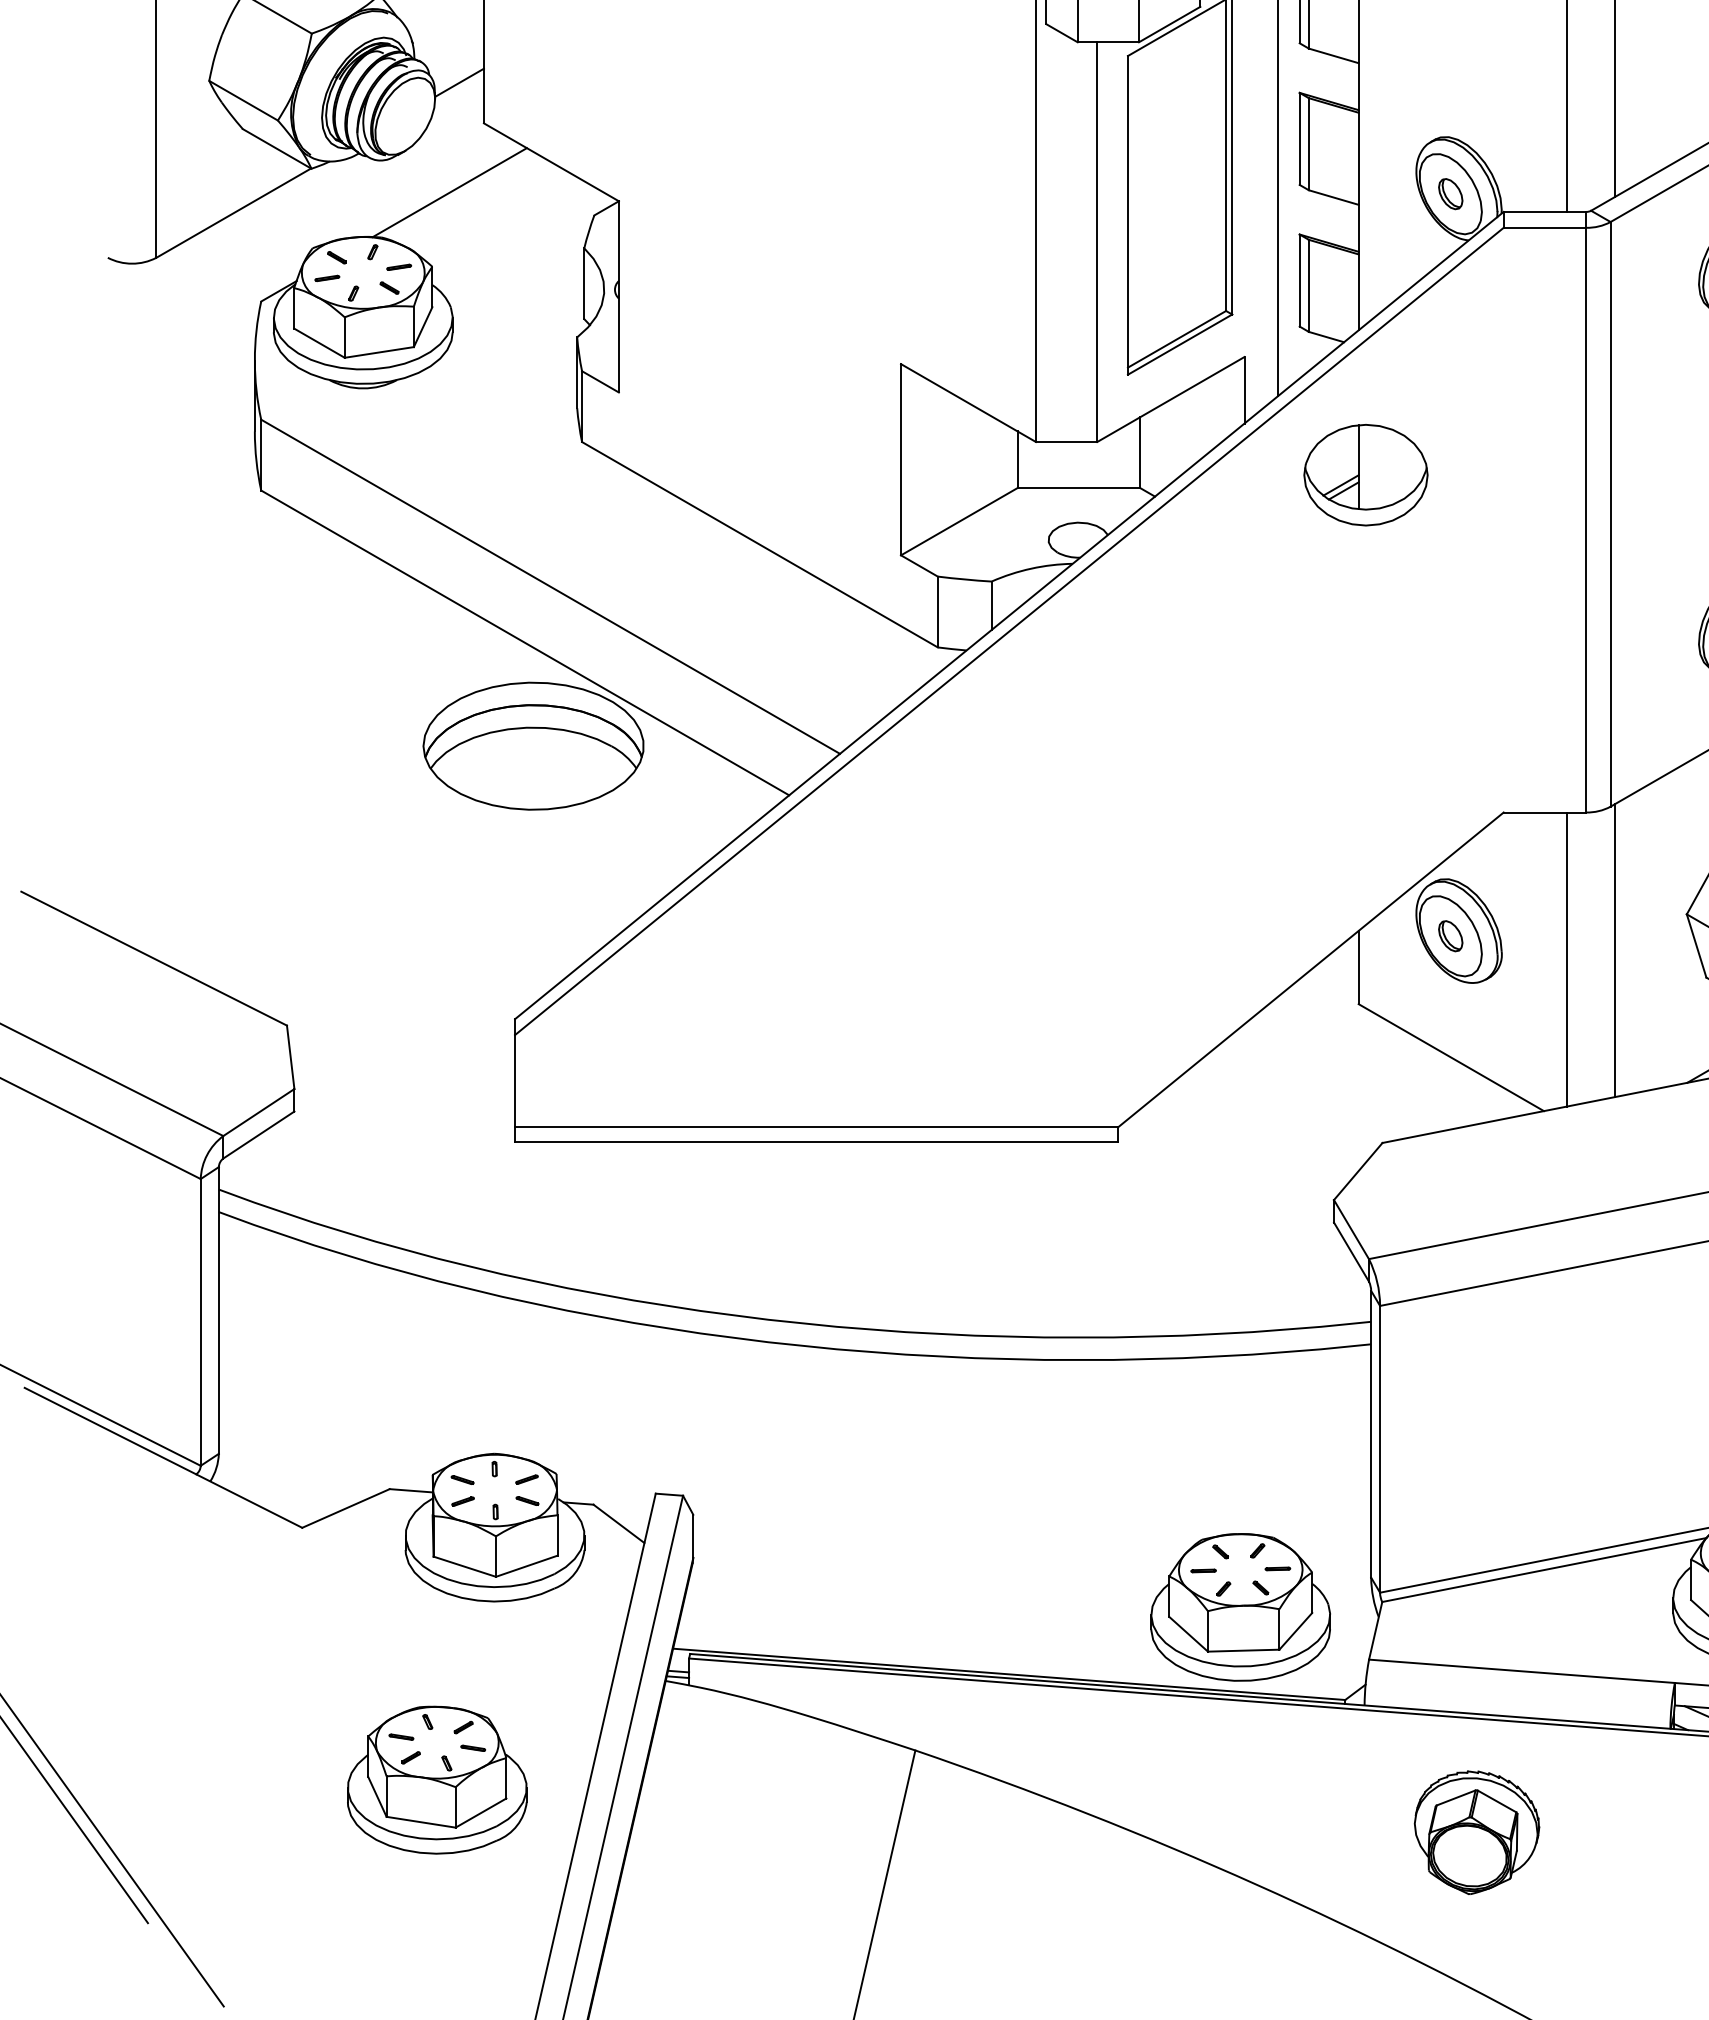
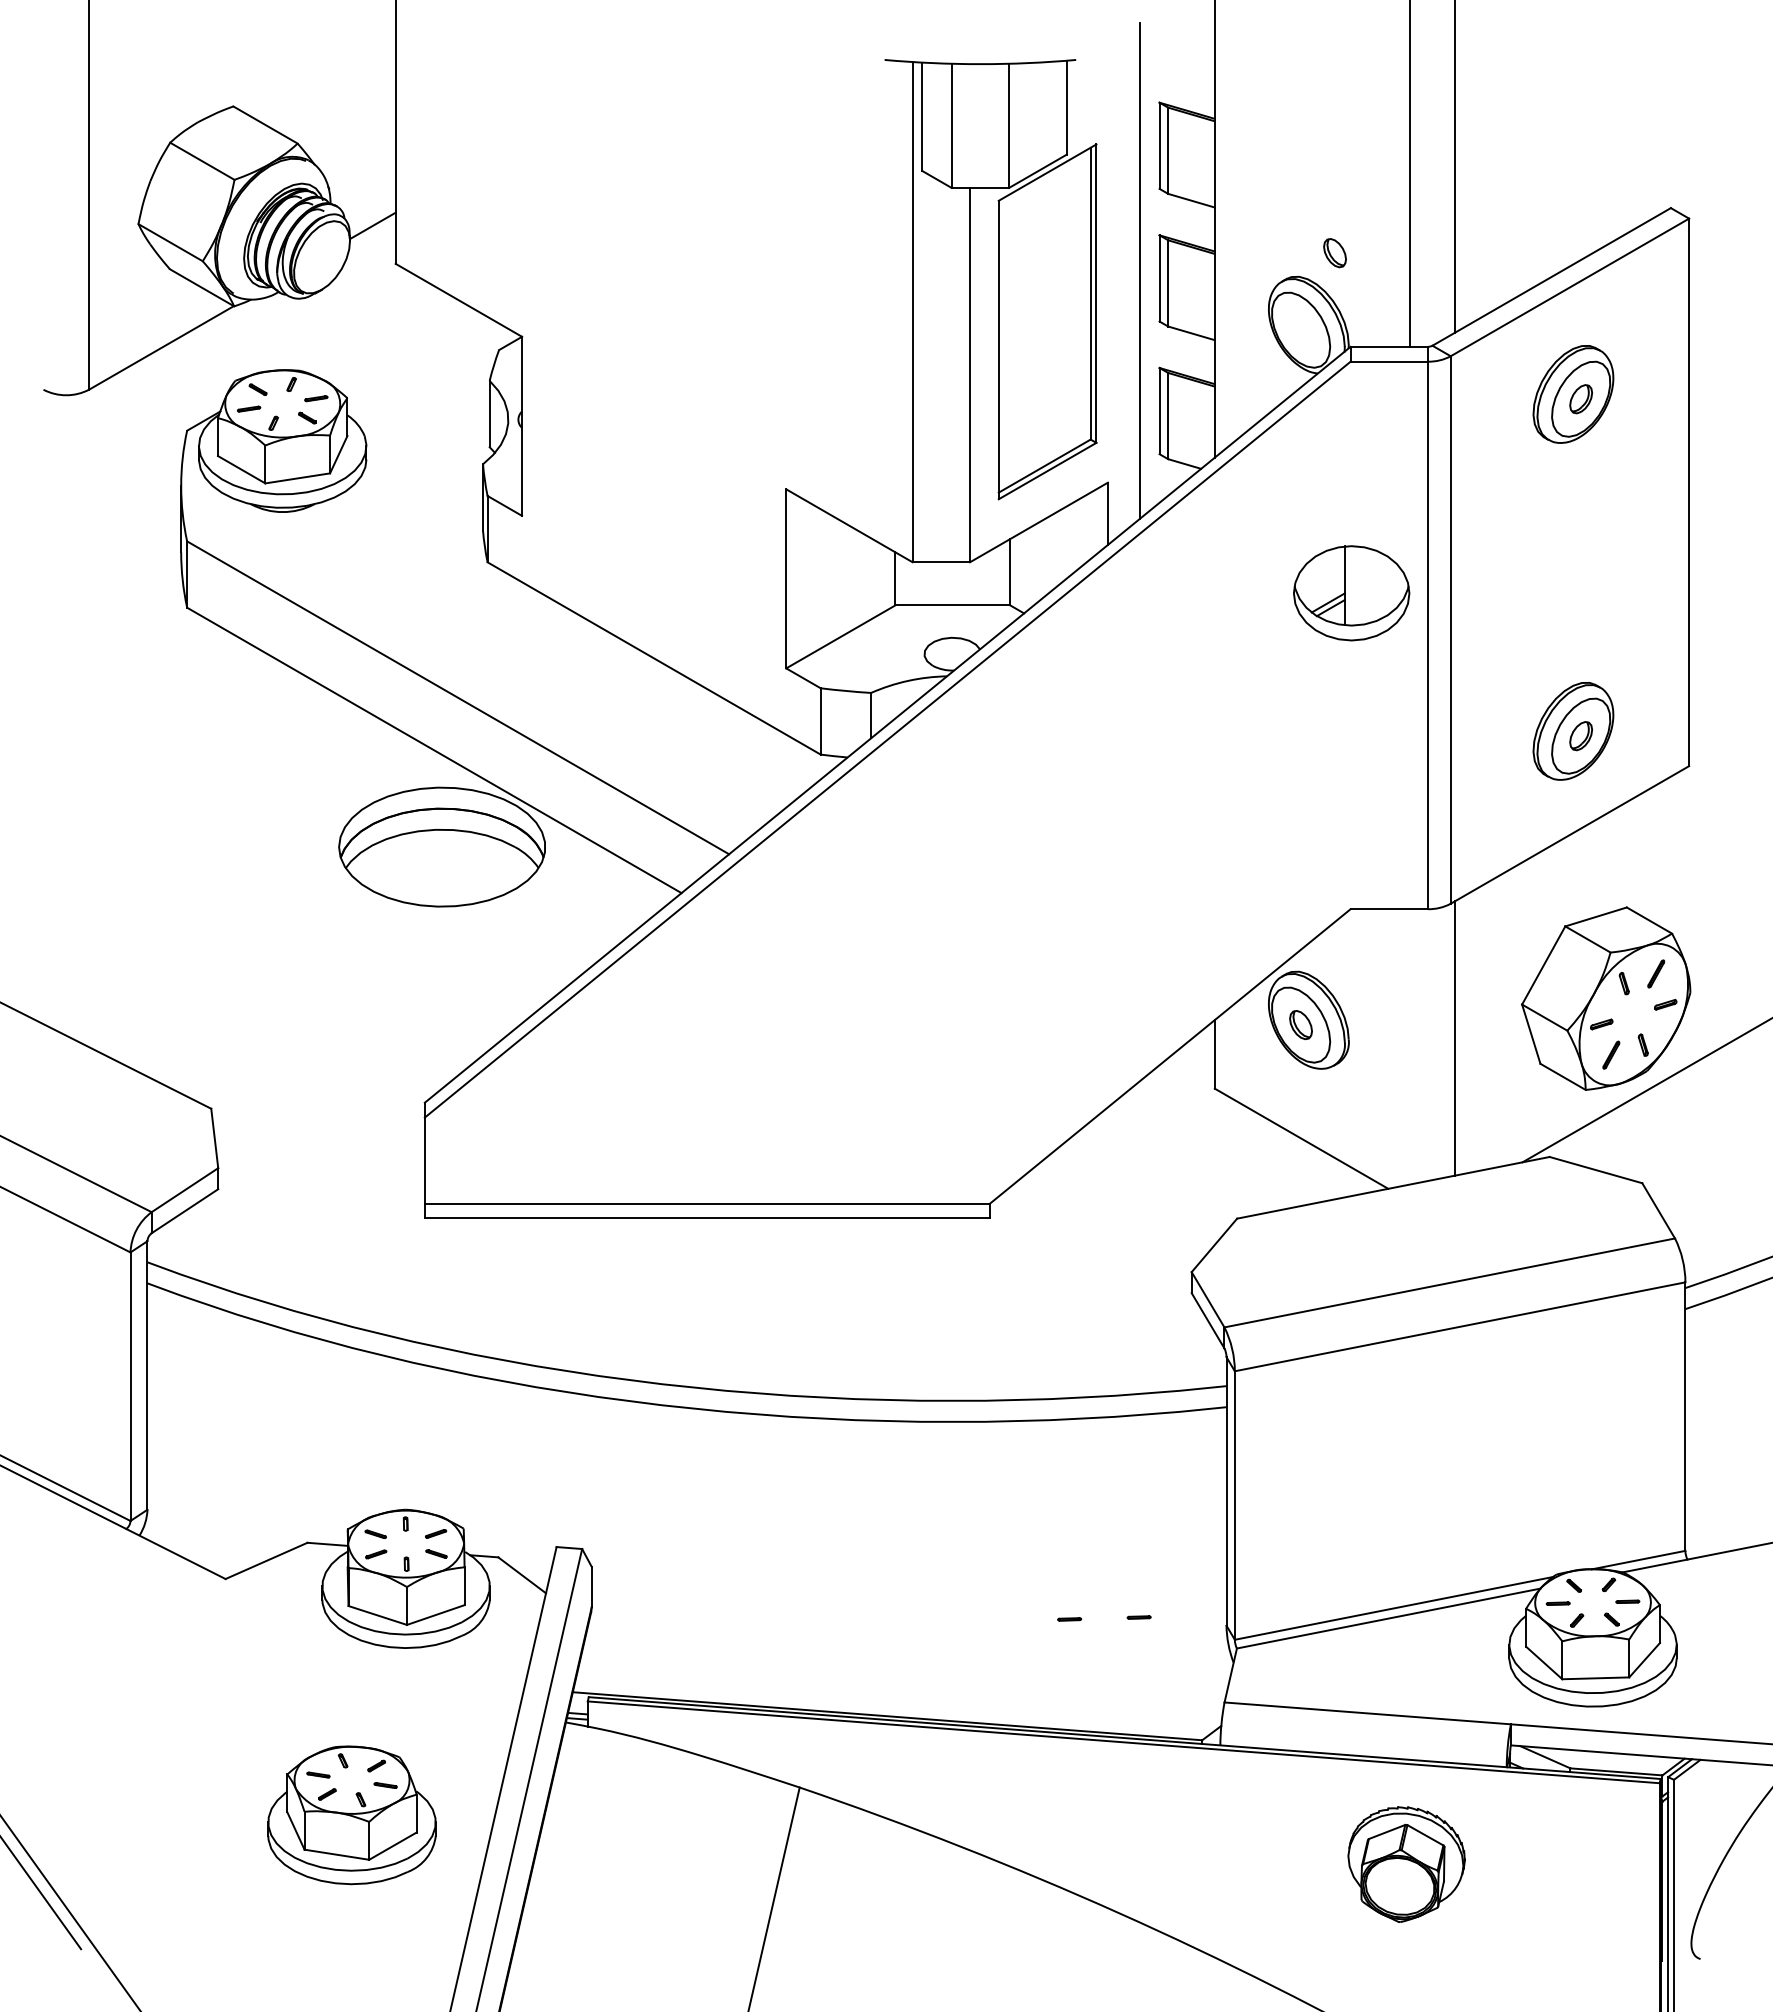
line: (449, 192) -> (363, 328), removed
part: (1450, 194) -> (1334, 253), moved
part: (1365, 475) -> (1351, 593), moved
line: (1566, 959) -> (1409, 1046), removed
part: (1239, 1607) -> (1103, 1653), removed
part: (1476, 1832) -> (1406, 1864), moved

